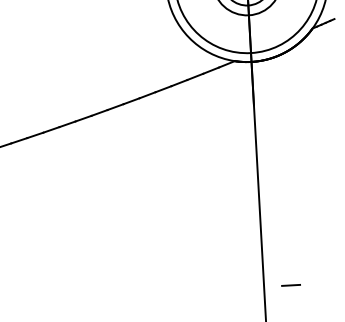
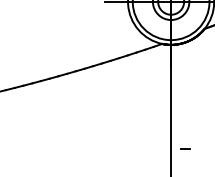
line: (290, 284) -> (185, 148), moved

